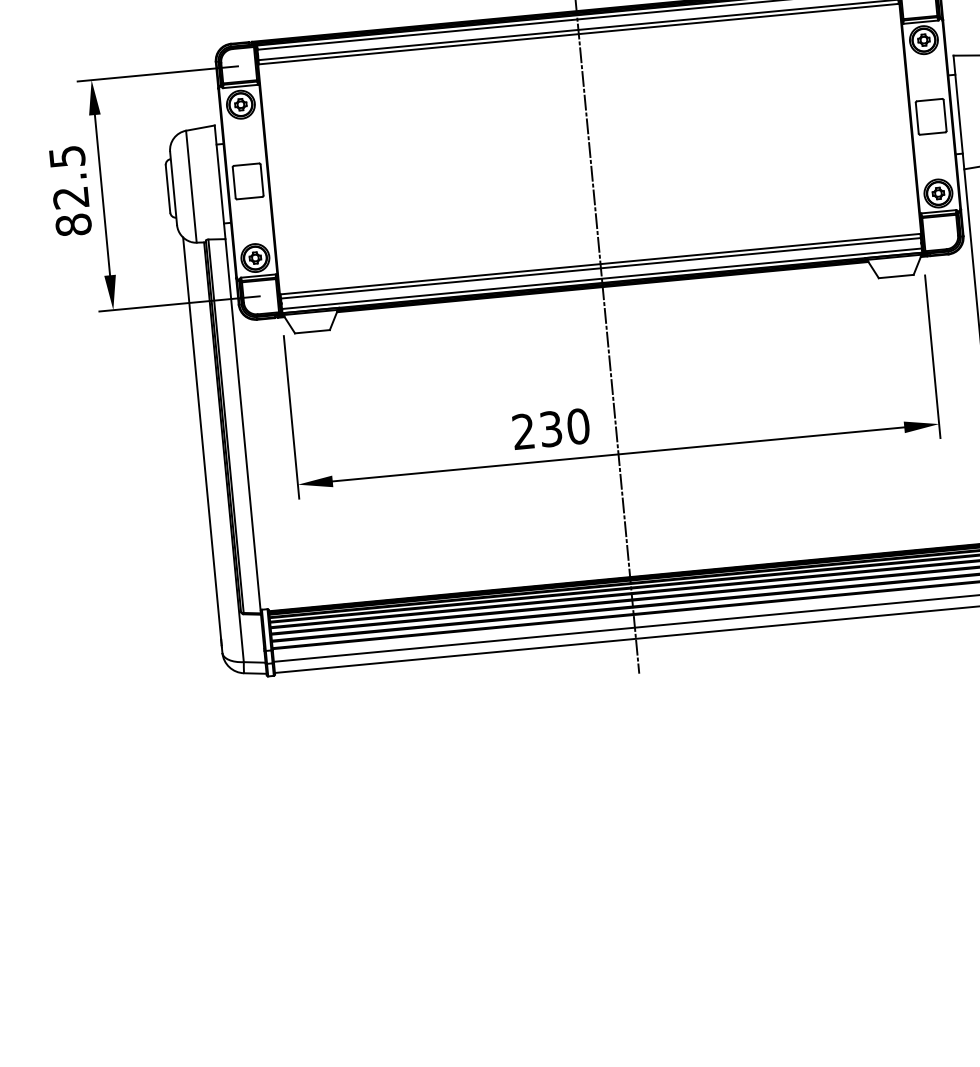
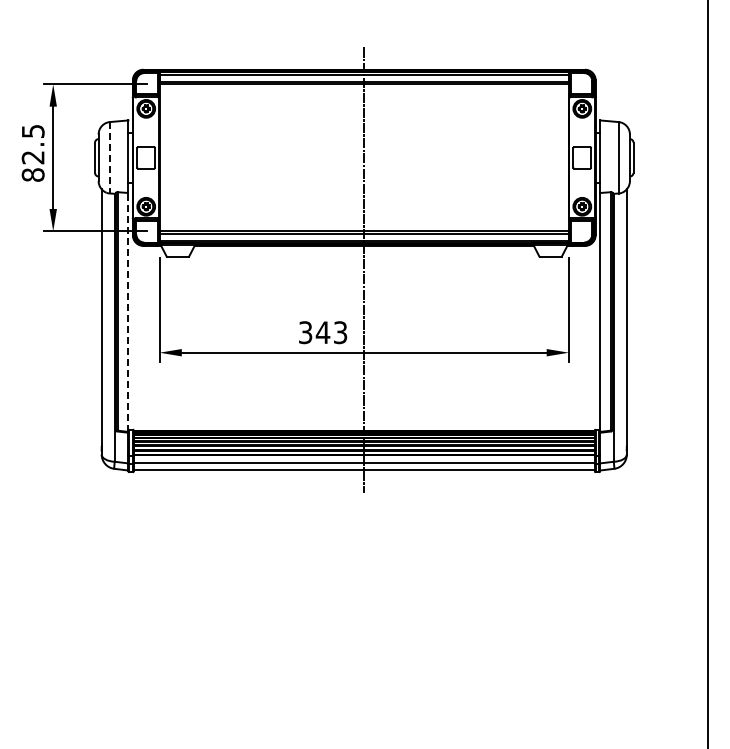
line: (192, 186) -> (110, 157), solid -> dashed
line: (243, 424) -> (128, 311), solid -> dashed
text: (551, 428) -> (323, 332), 230 -> 343

